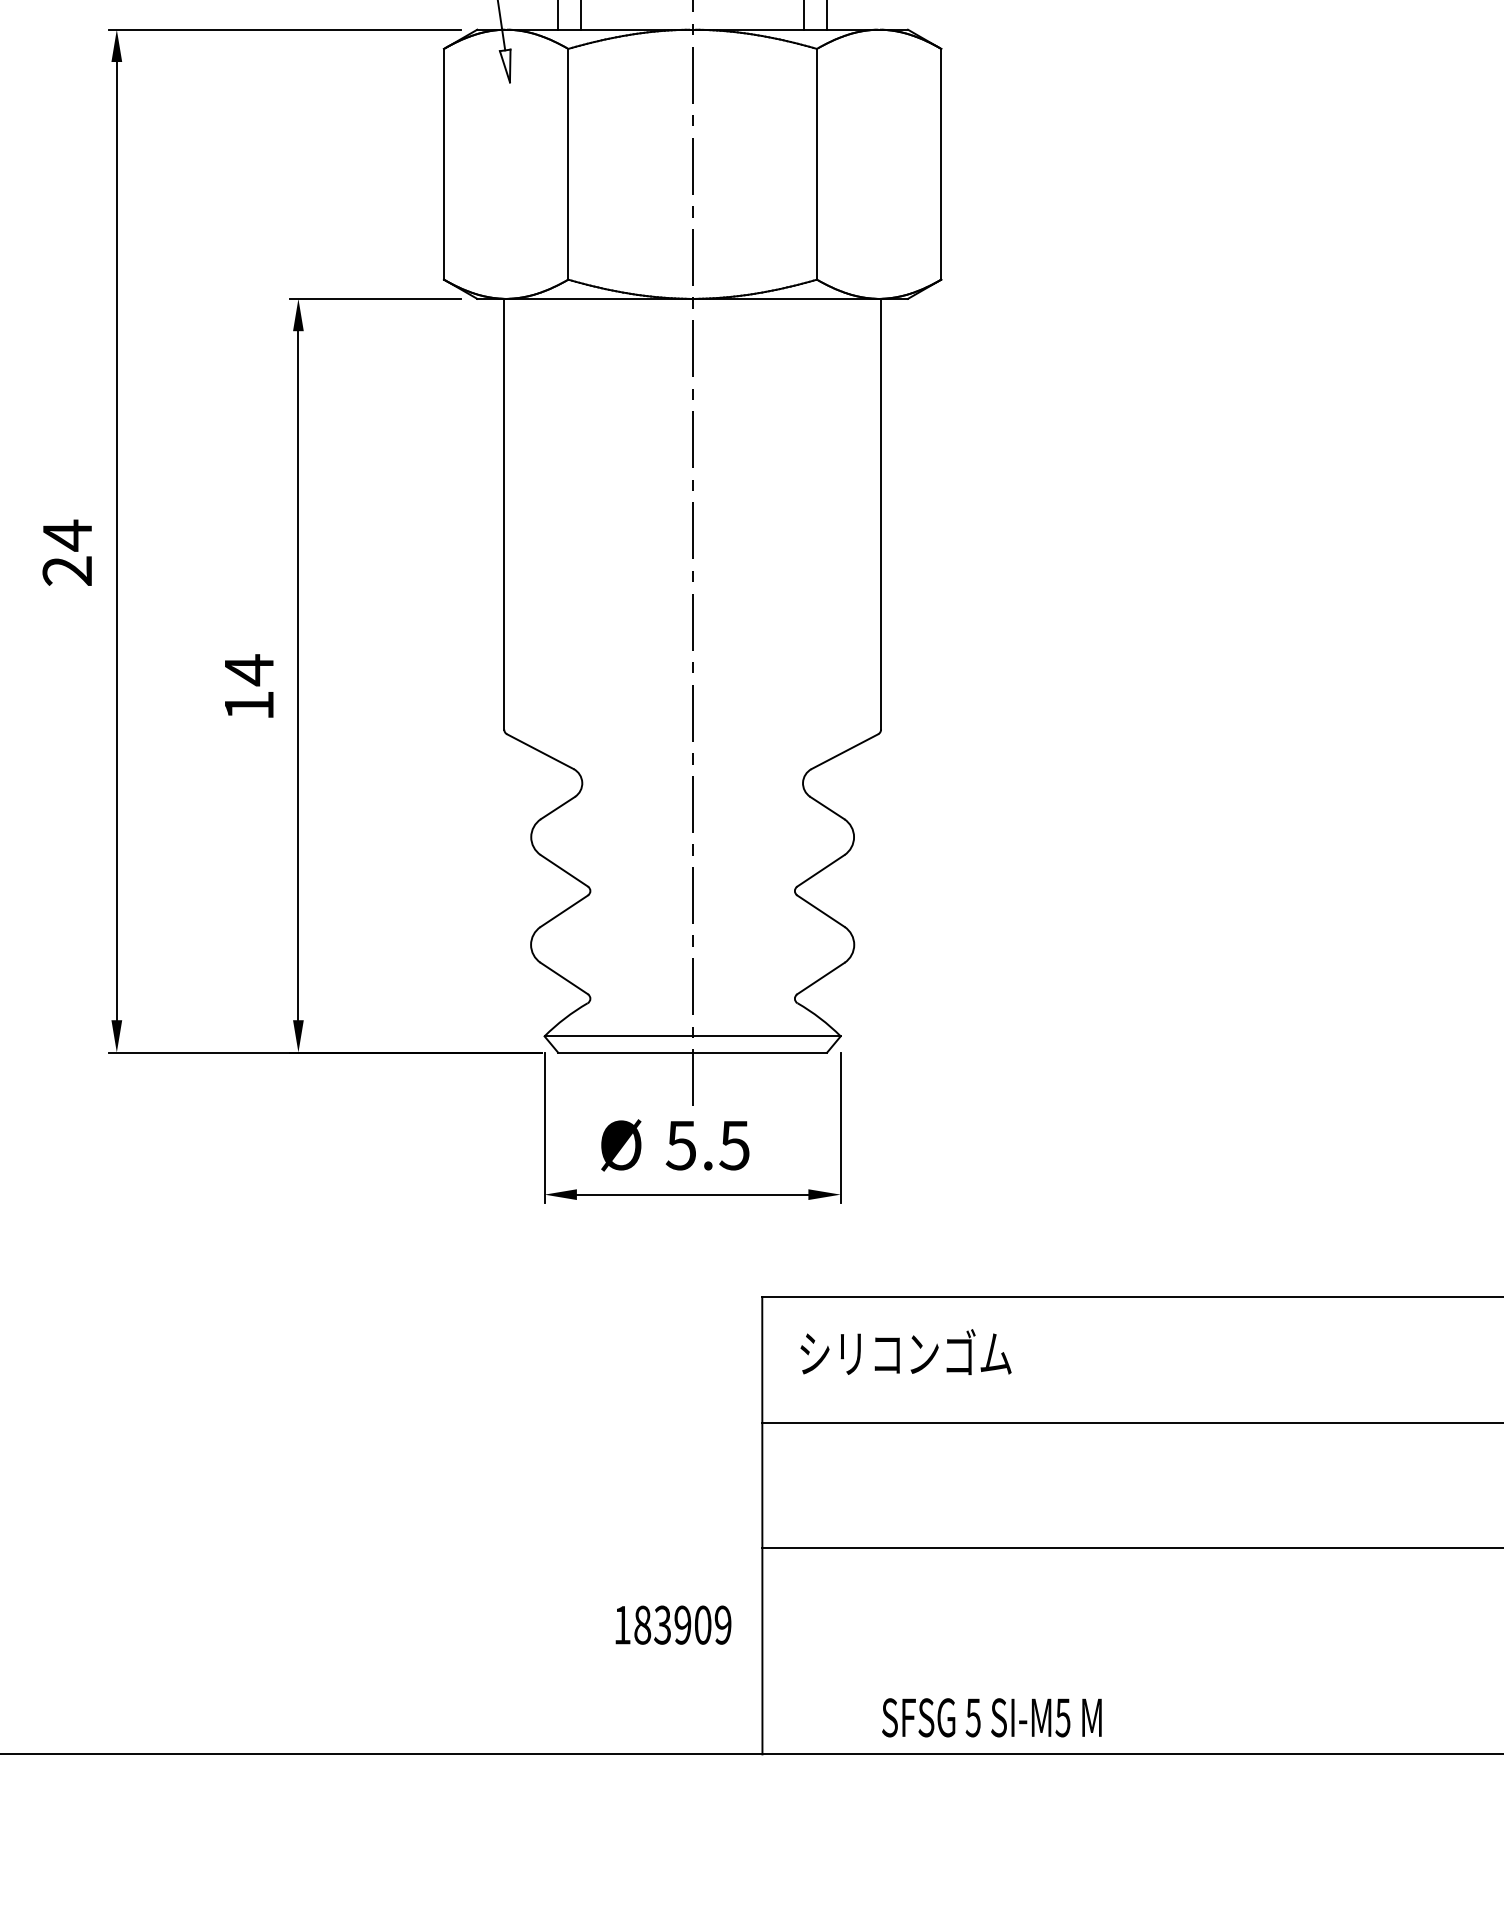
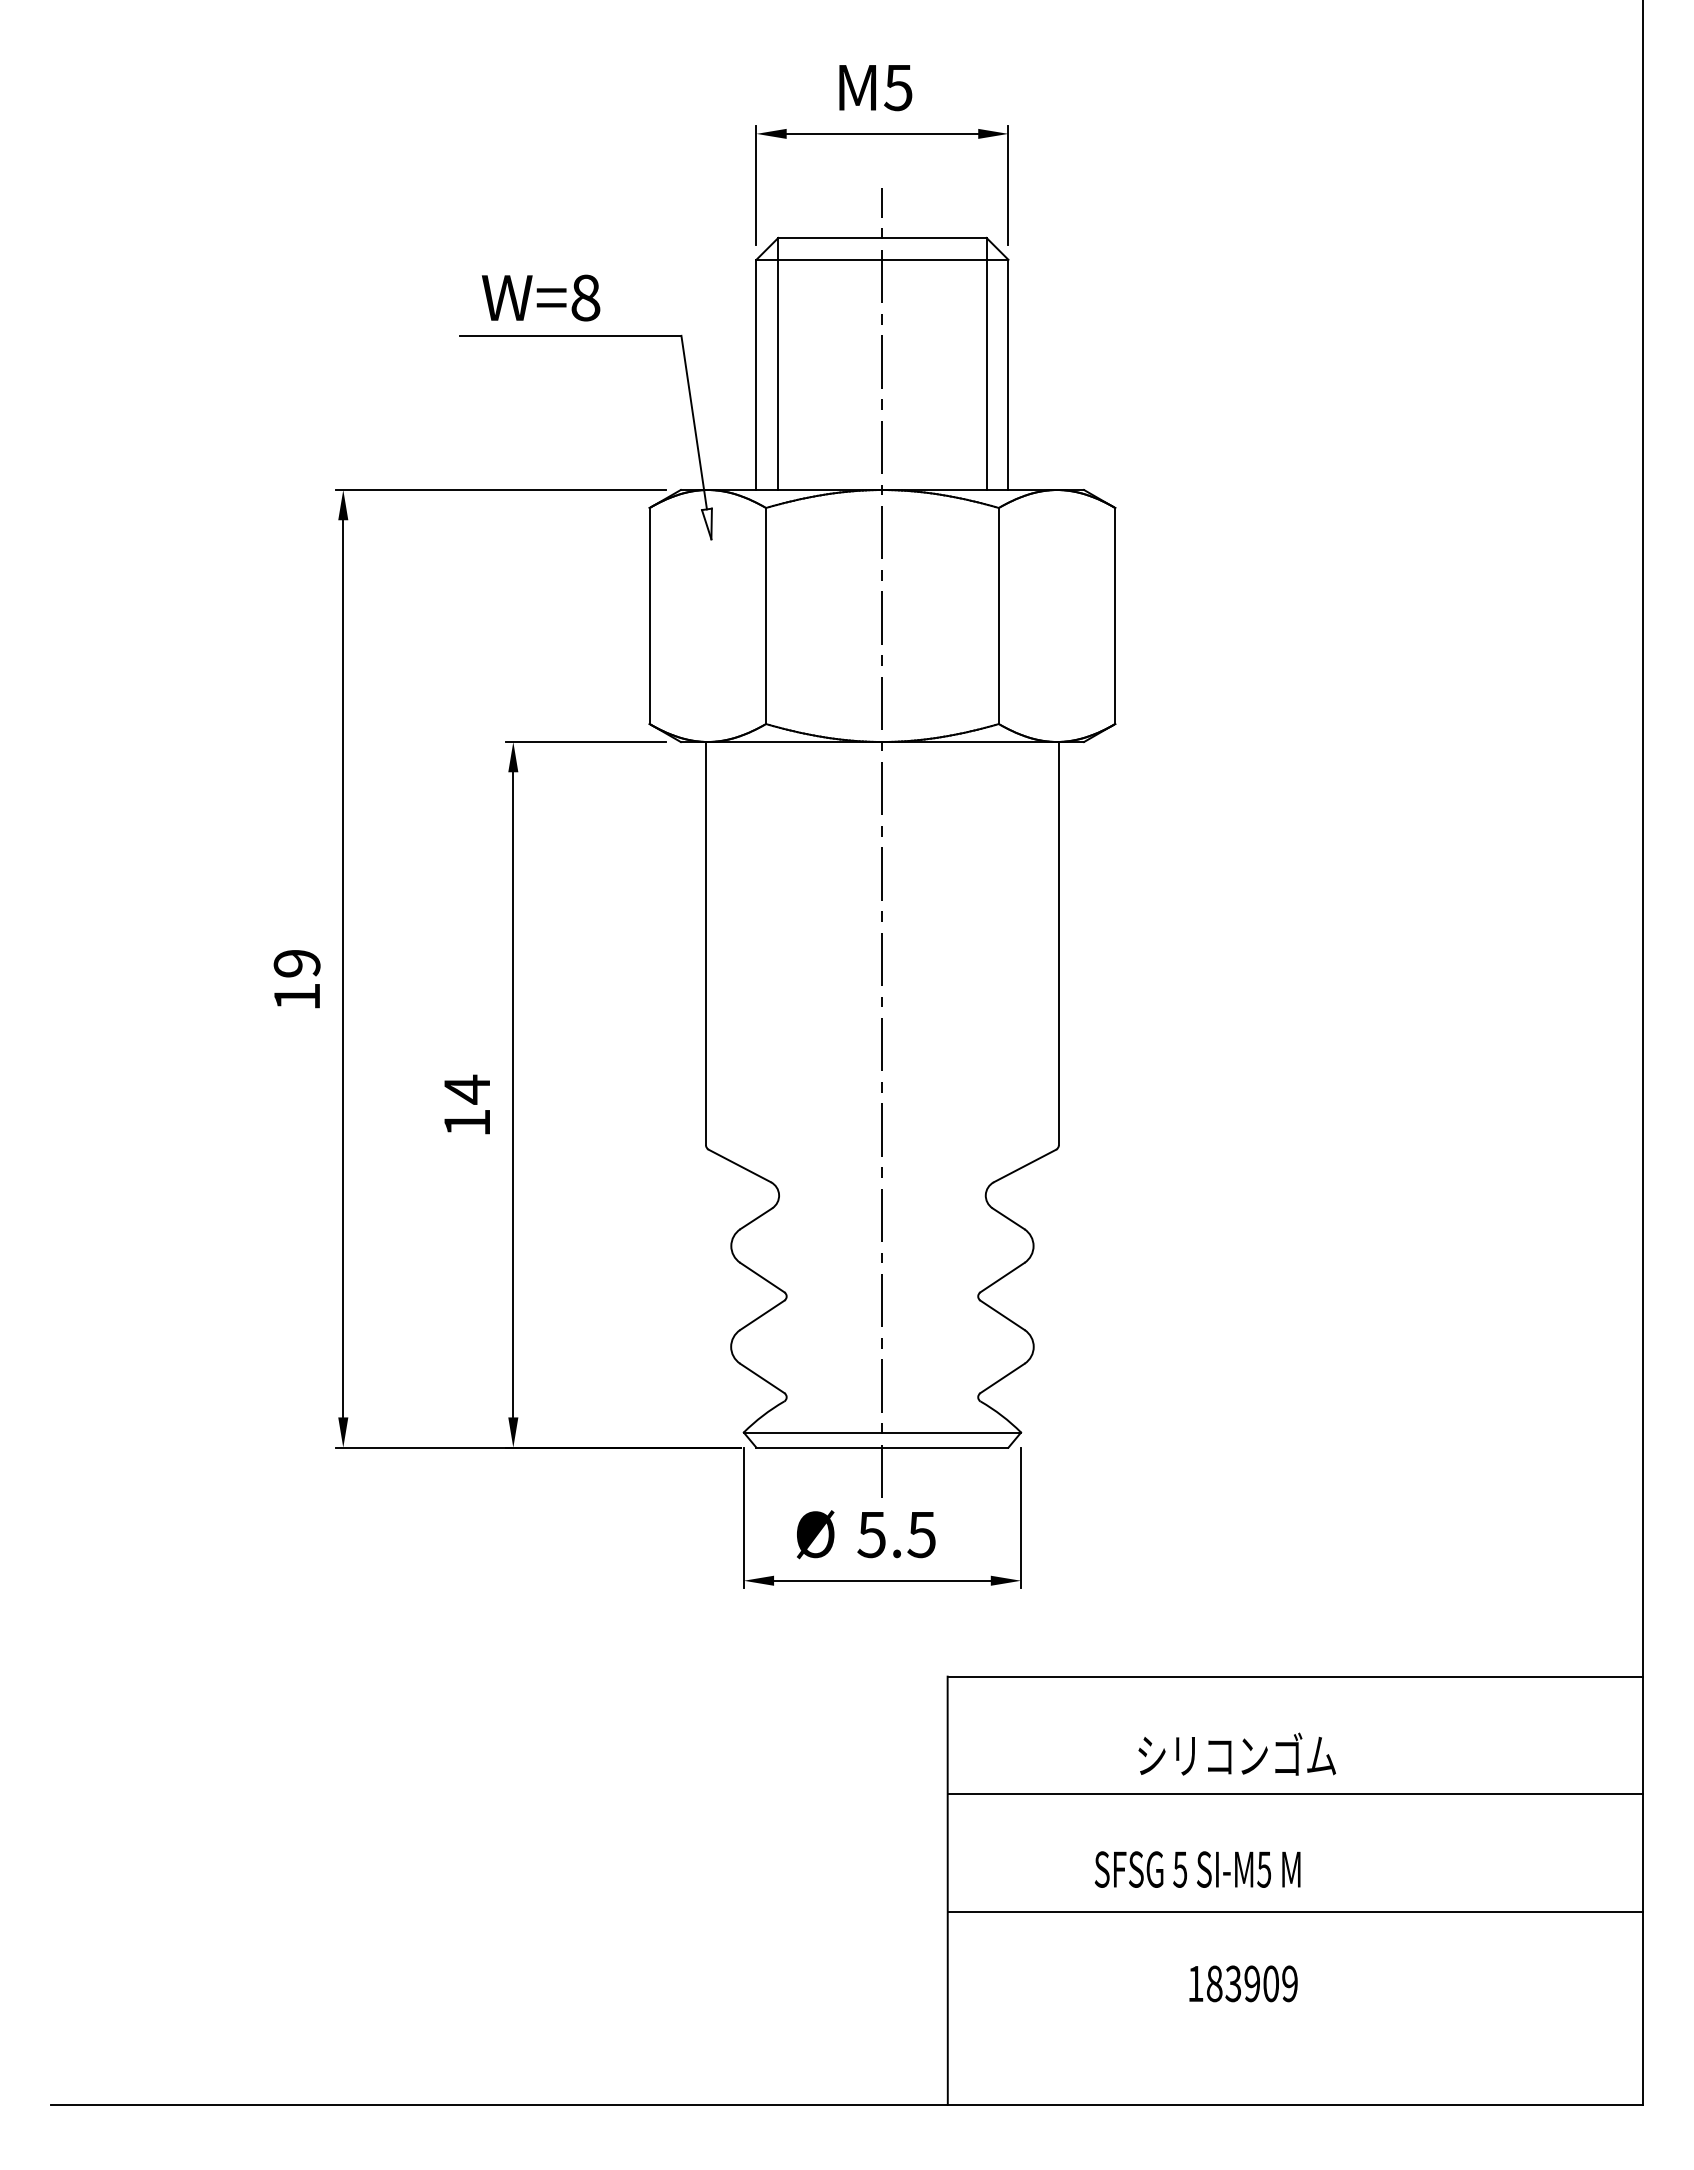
text: (66, 552) -> (296, 979), 24 -> 19
text: (906, 1351) -> (1237, 1753), moved
text: (673, 1624) -> (1243, 1983), moved
text: (991, 1717) -> (1197, 1869), moved

